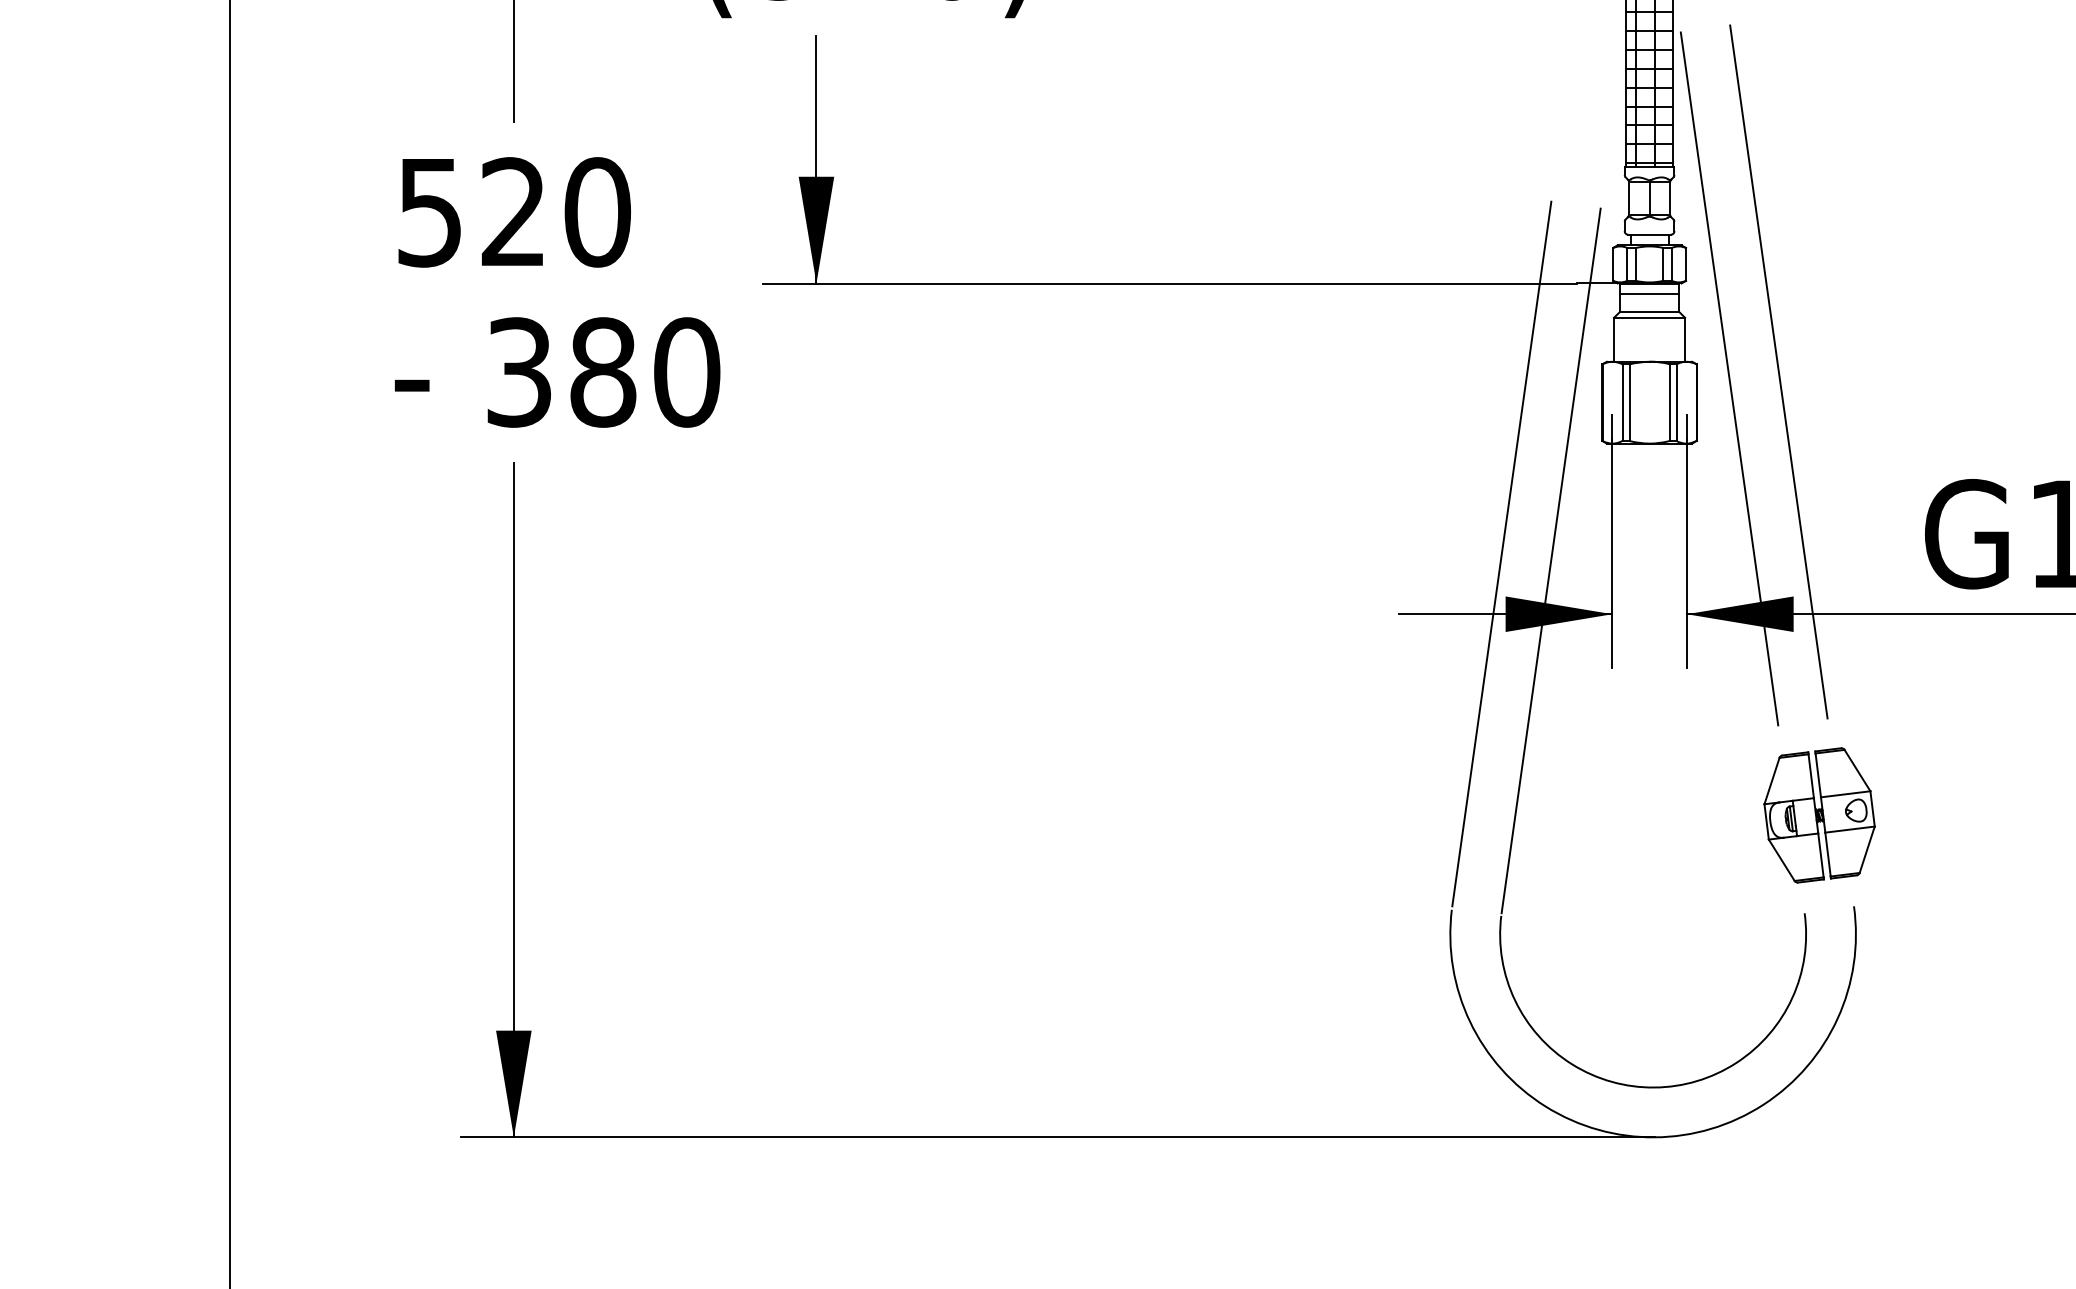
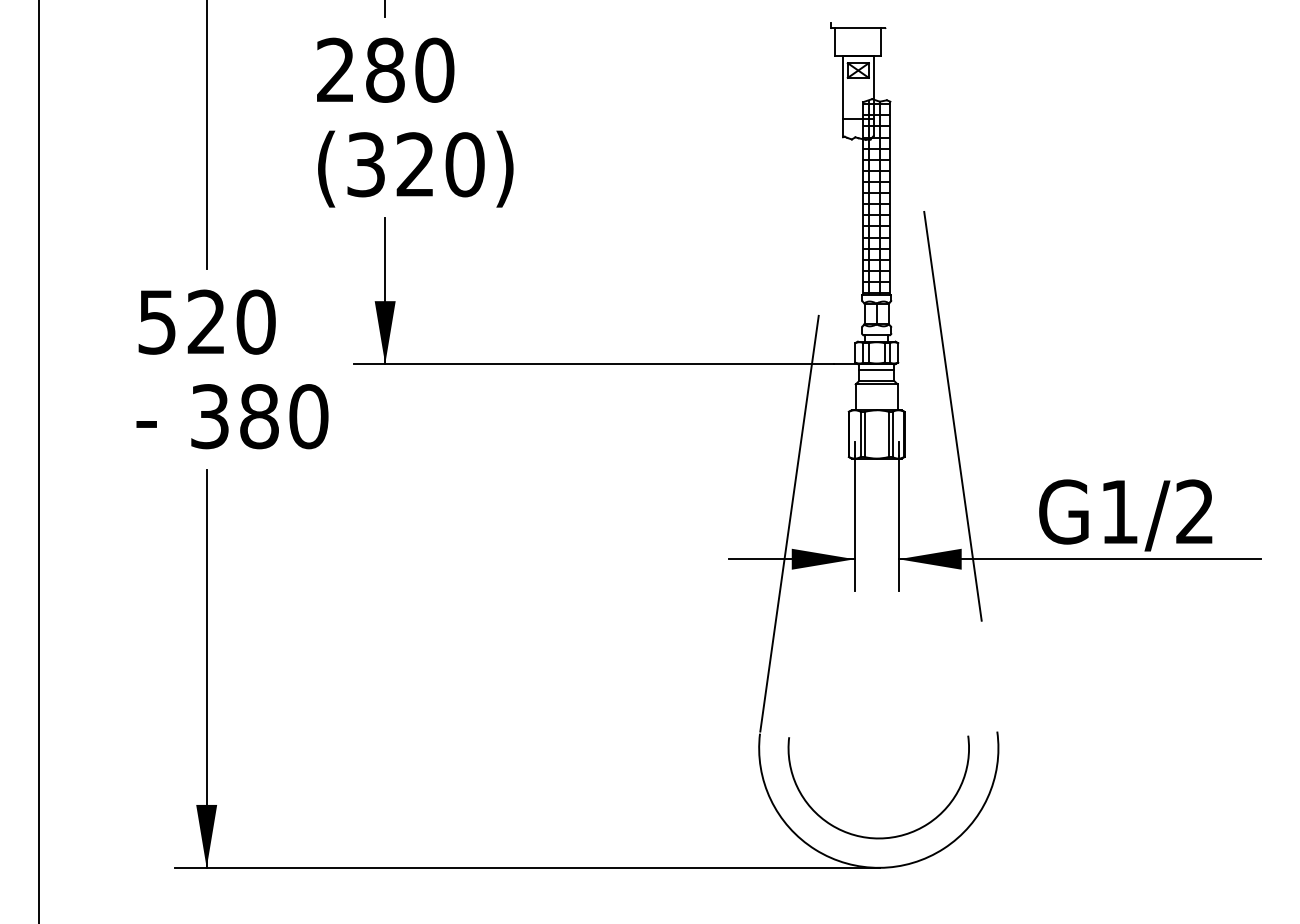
line: (1728, 379) -> (923, 420), removed
line: (1550, 560) -> (818, 527), removed
part: (1818, 814) -> (976, 677), removed

